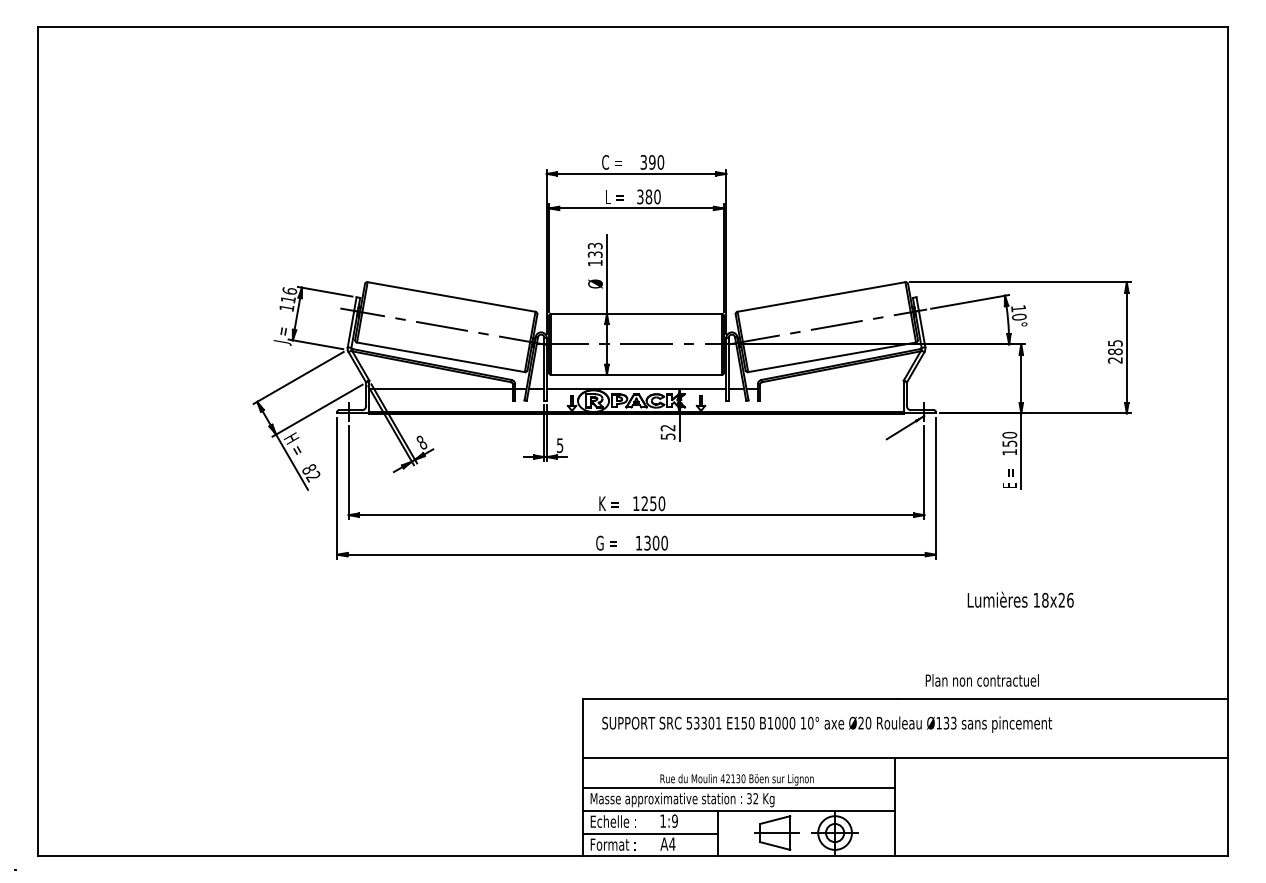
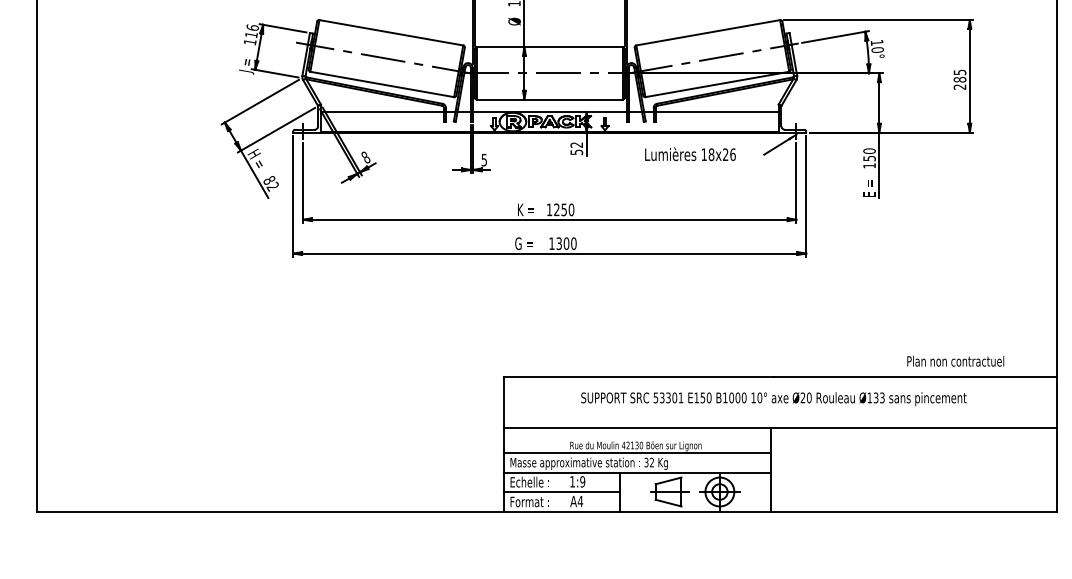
line: (831, 389) -> (716, 112), added
text: (1020, 599) -> (690, 154), moved
text: (981, 680) -> (954, 361), moved
text: (827, 724) -> (774, 399), moved

